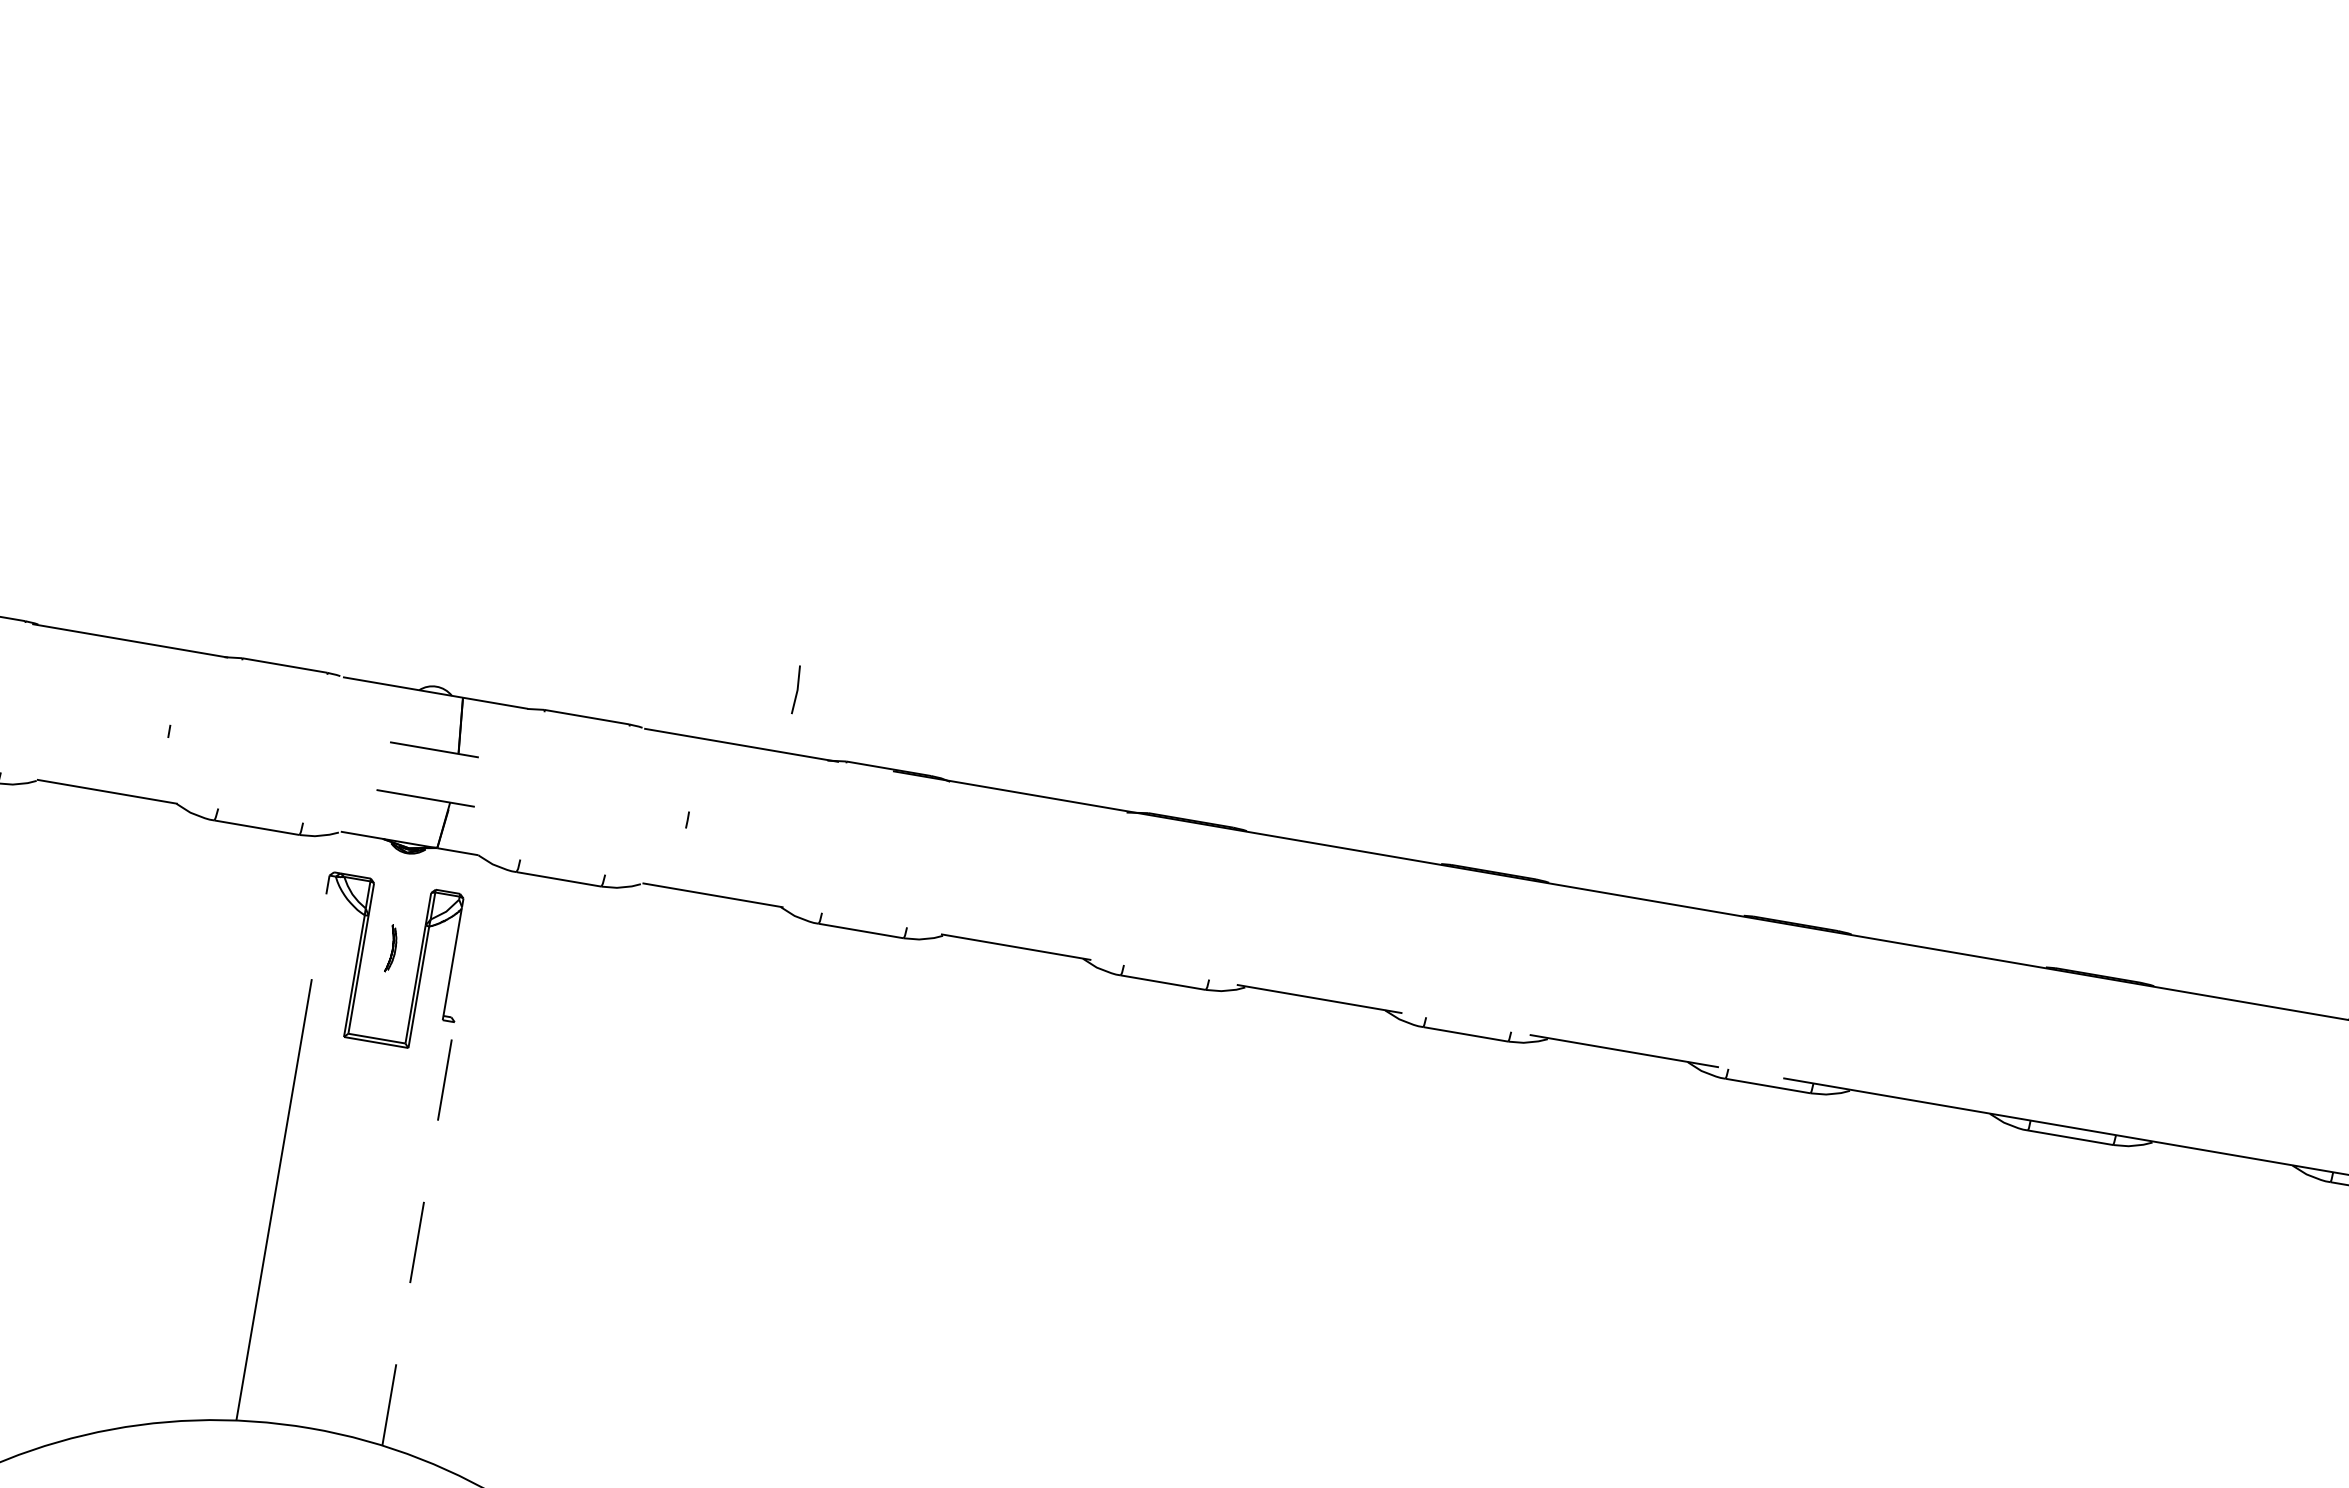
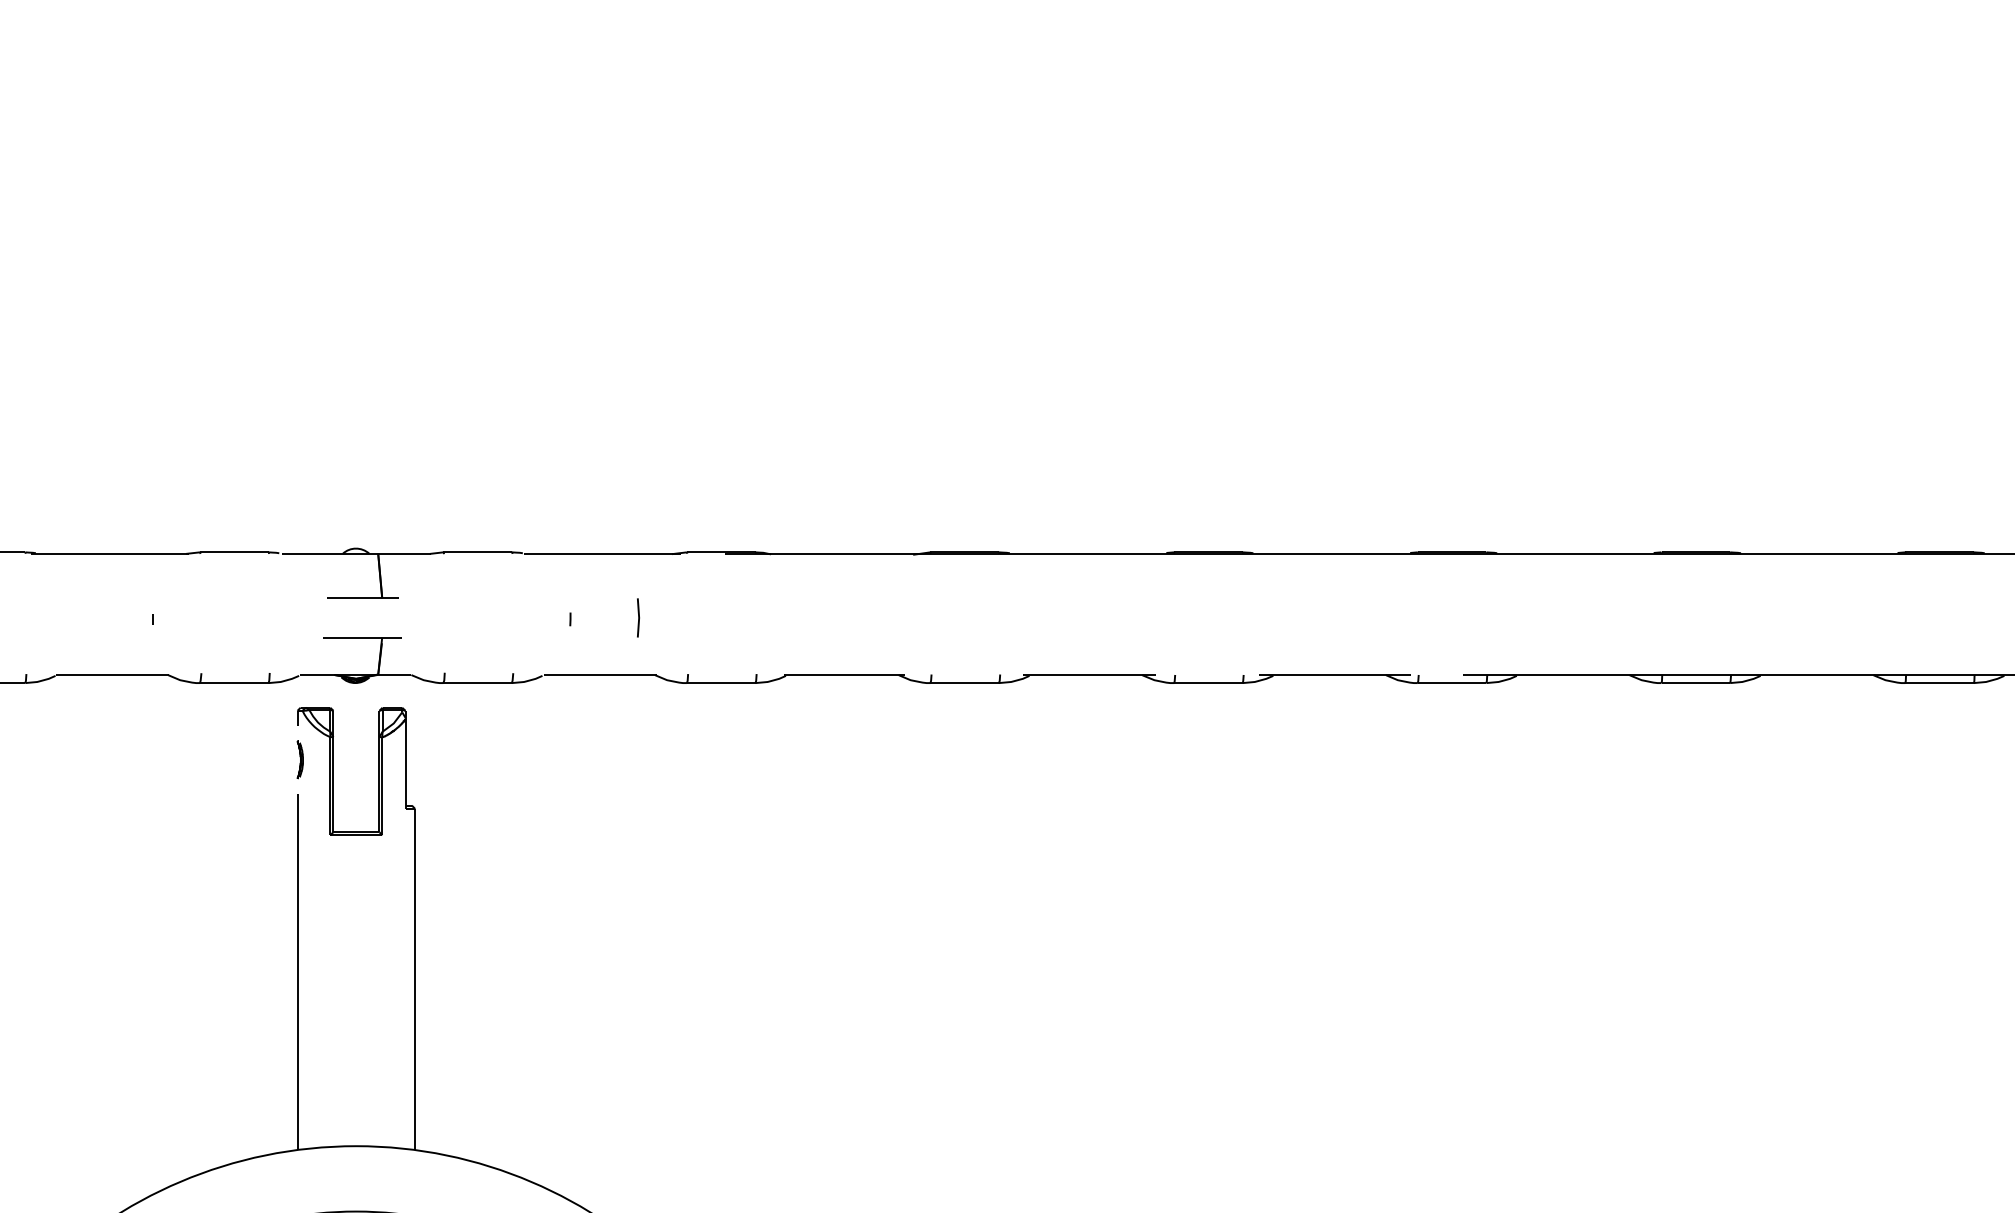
line: (796, 689) -> (638, 617), moved
part: (391, 948) -> (299, 759), moved
line: (418, 1233) -> (415, 979), dashed -> solid

